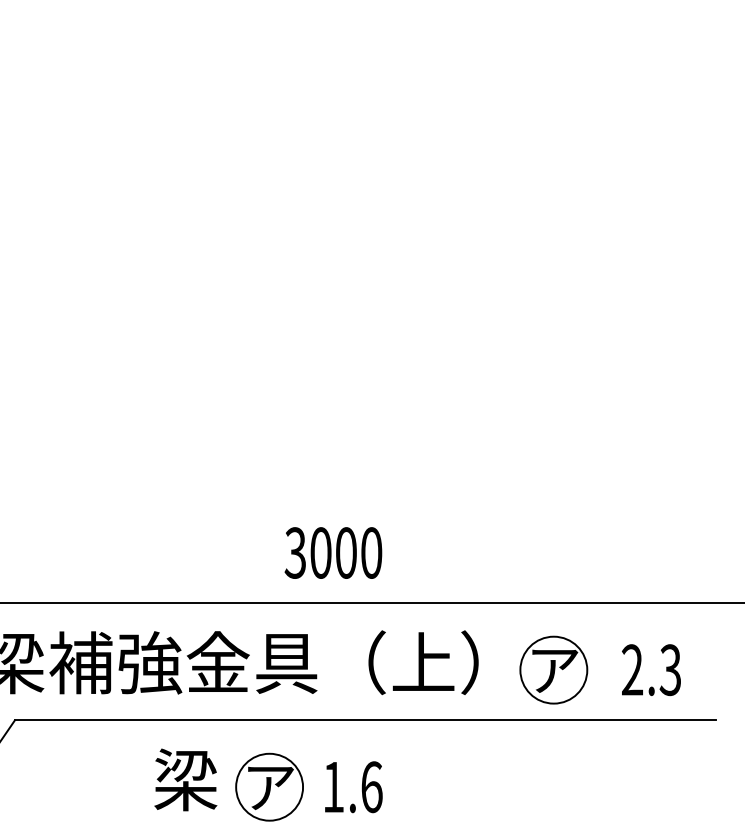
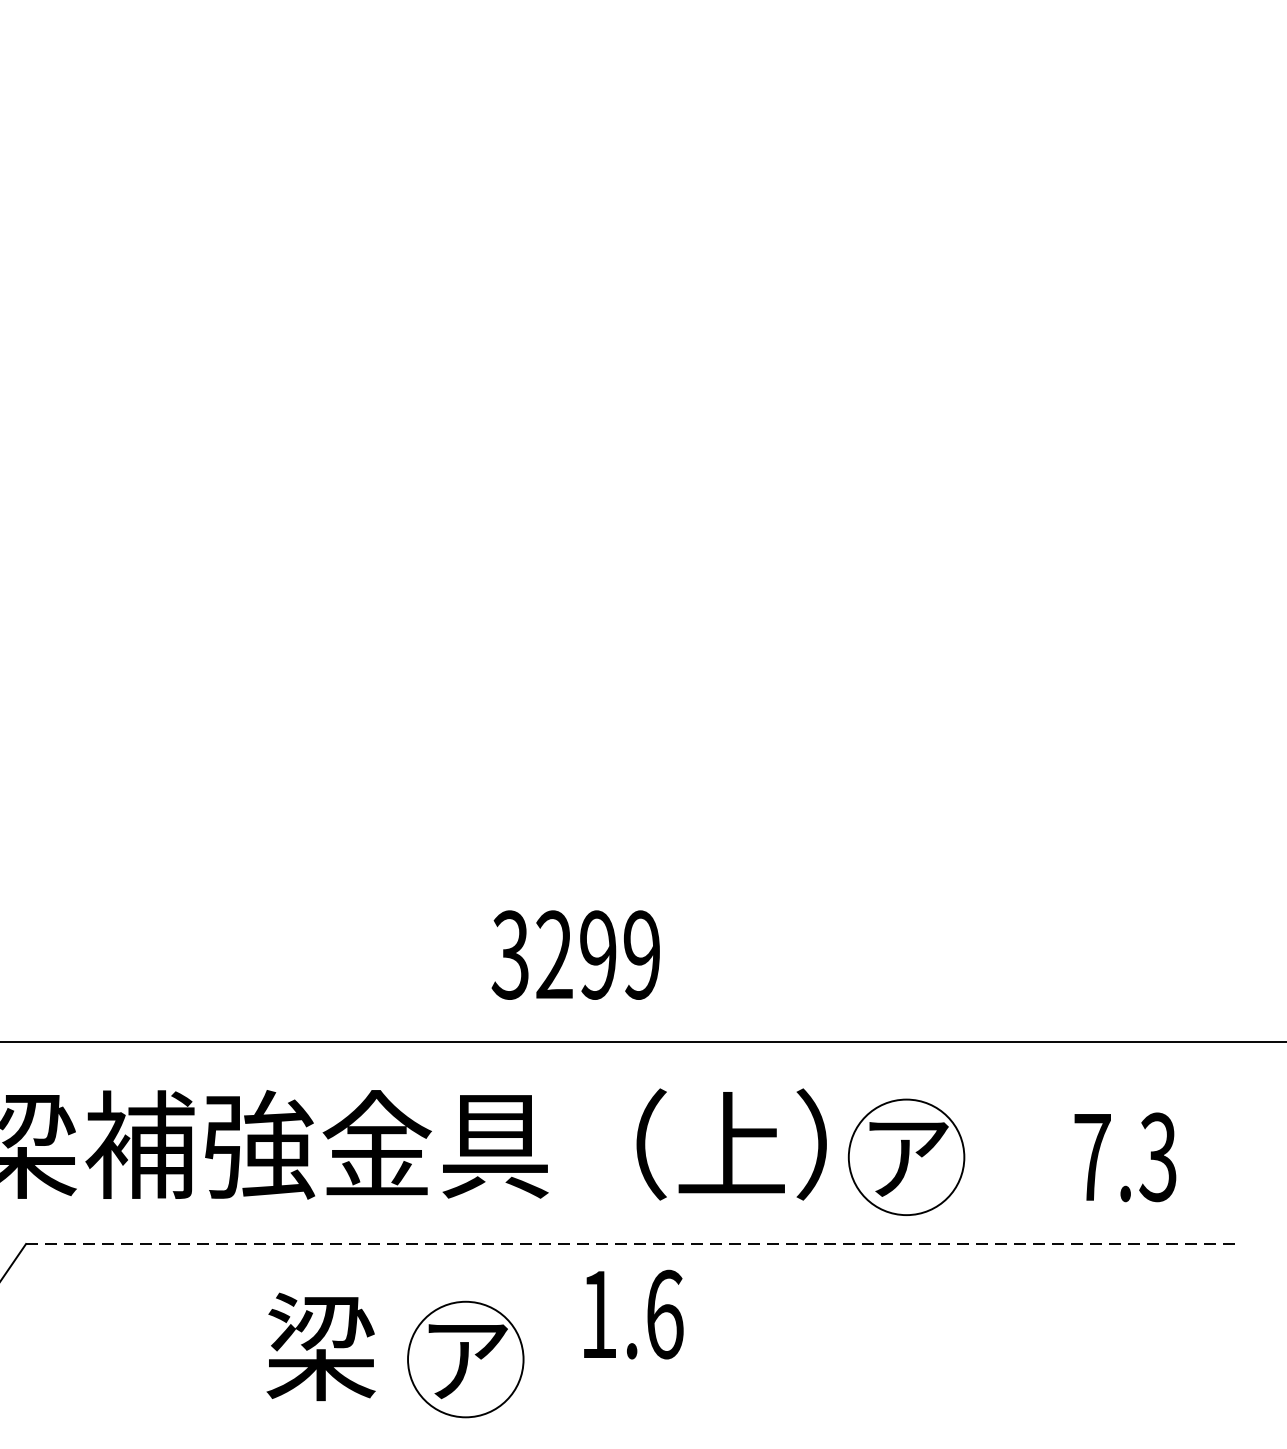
text: (346, 552) -> (598, 954), 3000 -> 3299
part: (553, 669) -> (905, 1156), moved
text: (632, 669) -> (1092, 1156), 2.3 -> 7.3
line: (365, 720) -> (631, 1244), solid -> dashed
text: (353, 787) -> (633, 1315), moved

